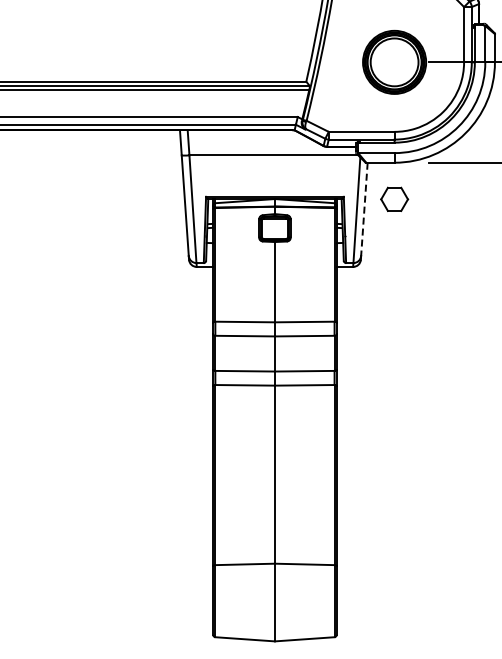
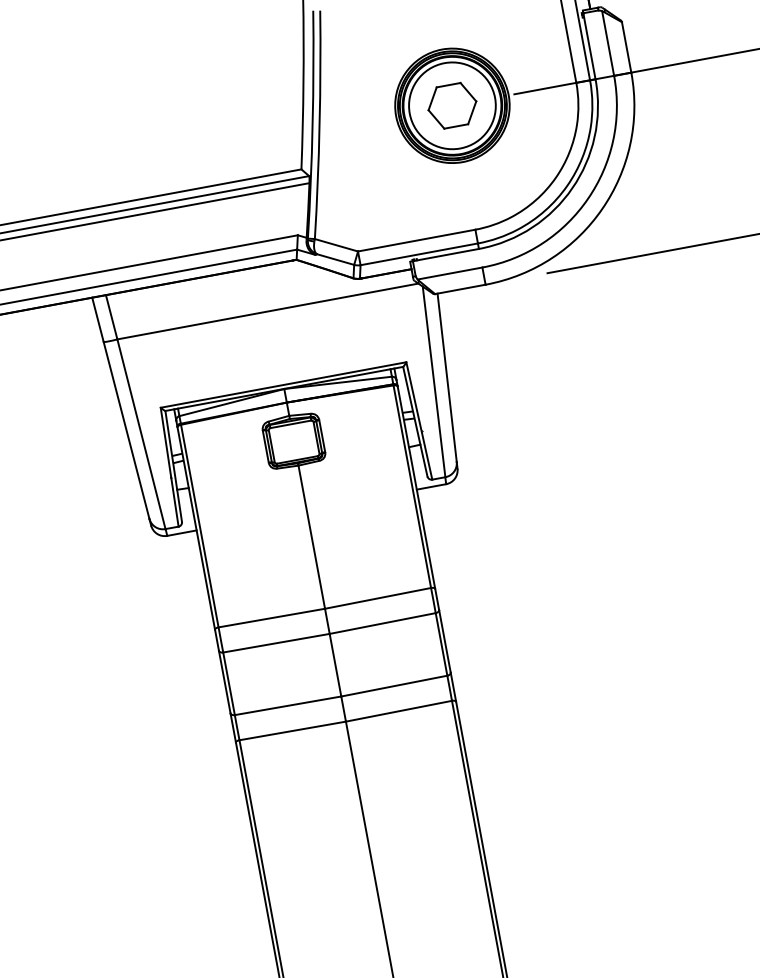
part: (394, 198) -> (451, 104), moved
line: (364, 209) -> (447, 378), dashed -> solid

